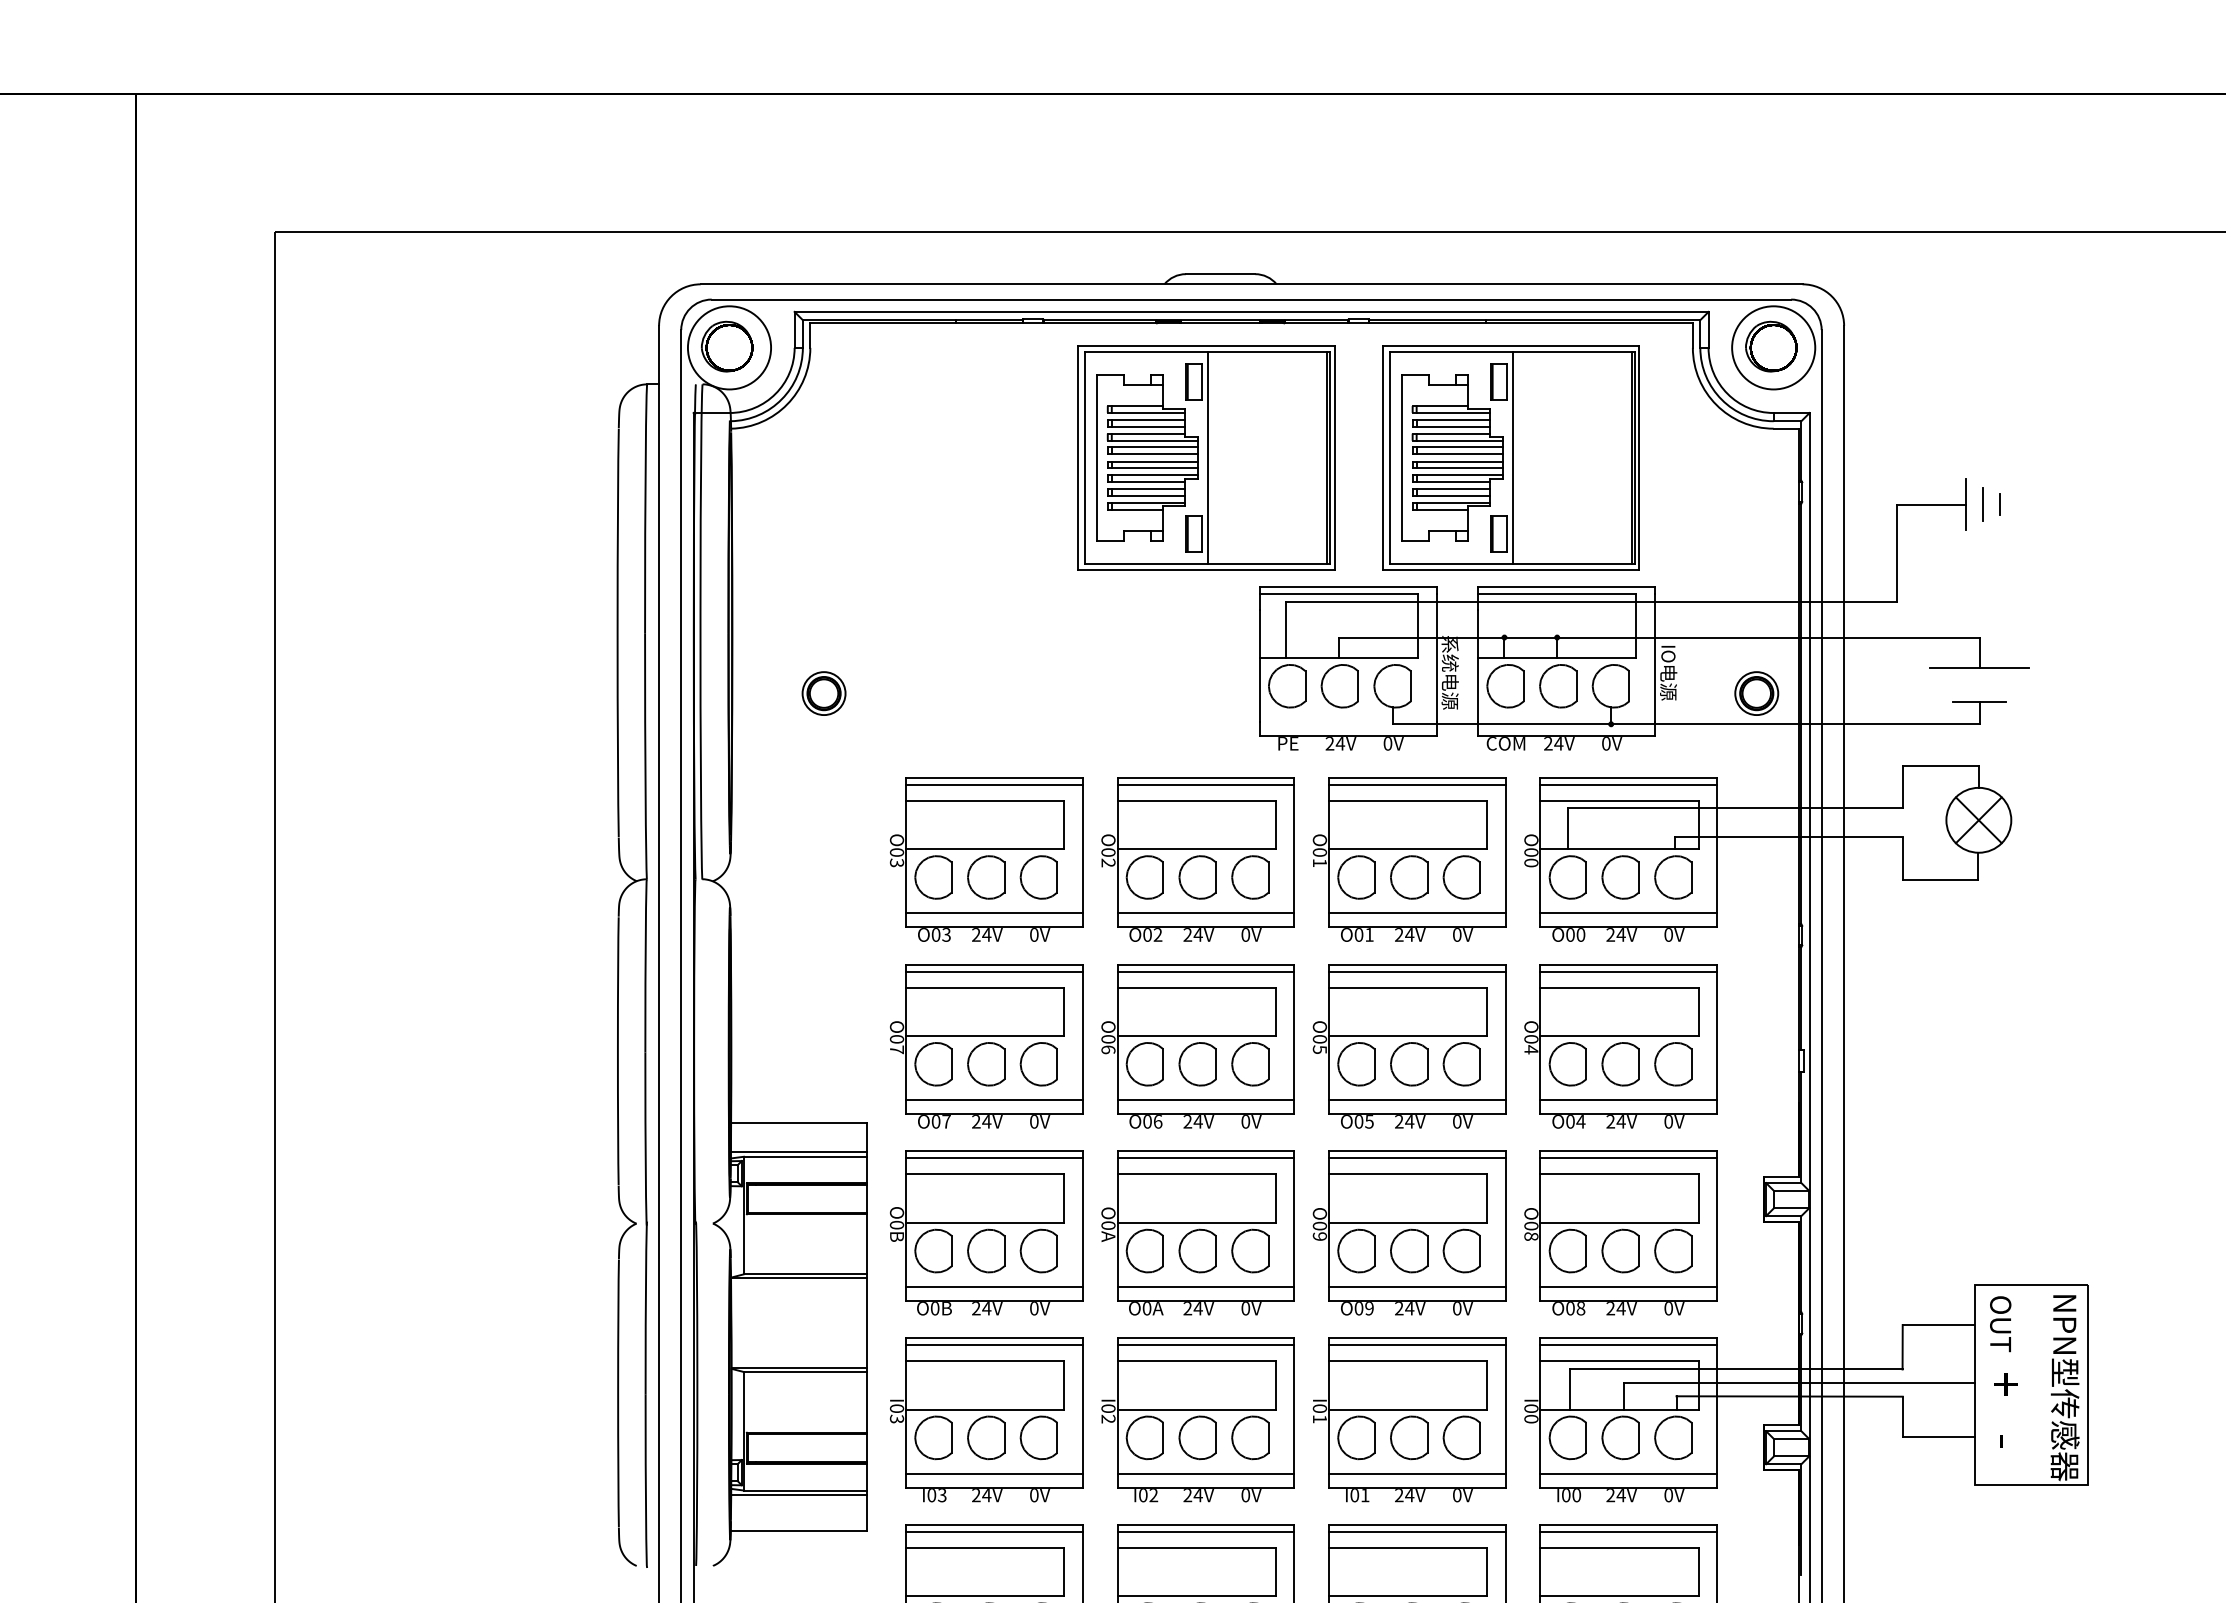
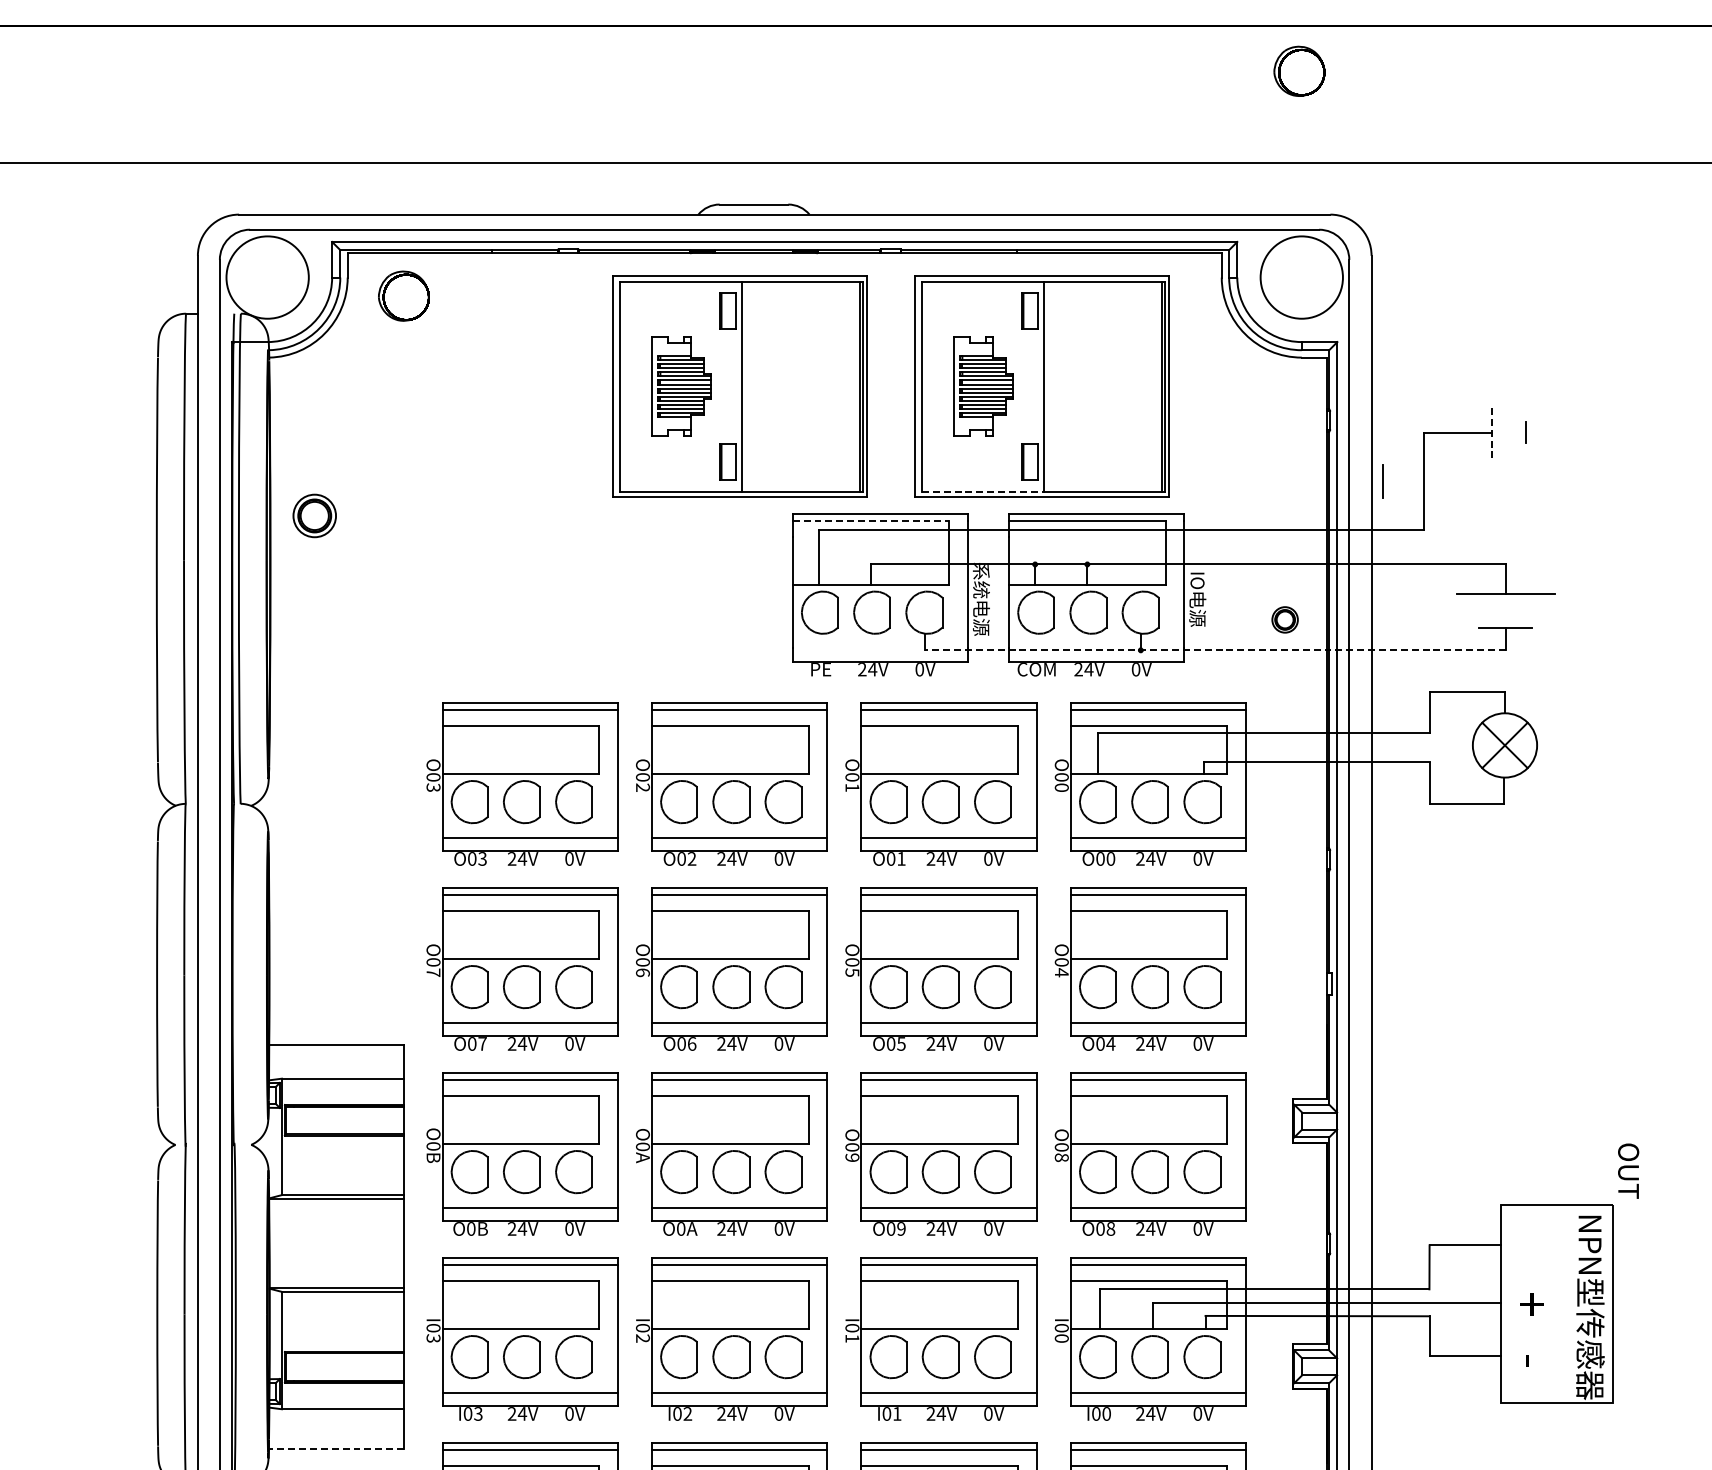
part: (727, 346) -> (404, 296), moved
part: (1771, 346) -> (1299, 71), moved
part: (1147, 457) -> (681, 386), size x0.6
part: (1452, 457) -> (983, 386), size x0.6
line: (1965, 504) -> (1491, 432), solid -> dashed
line: (1982, 504) -> (1382, 481), moved
line: (1452, 564) -> (983, 492), solid -> dashed
line: (1339, 593) -> (871, 520), solid -> dashed
part: (823, 693) -> (314, 515), moved
part: (1756, 693) -> (1284, 619), size x0.6
line: (1685, 724) -> (1214, 650), solid -> dashed
line: (798, 1152) -> (335, 1074), removed
text: (2000, 1324) -> (1628, 1171), moved
line: (799, 1495) -> (336, 1414), removed
line: (798, 1531) -> (335, 1449), solid -> dashed

